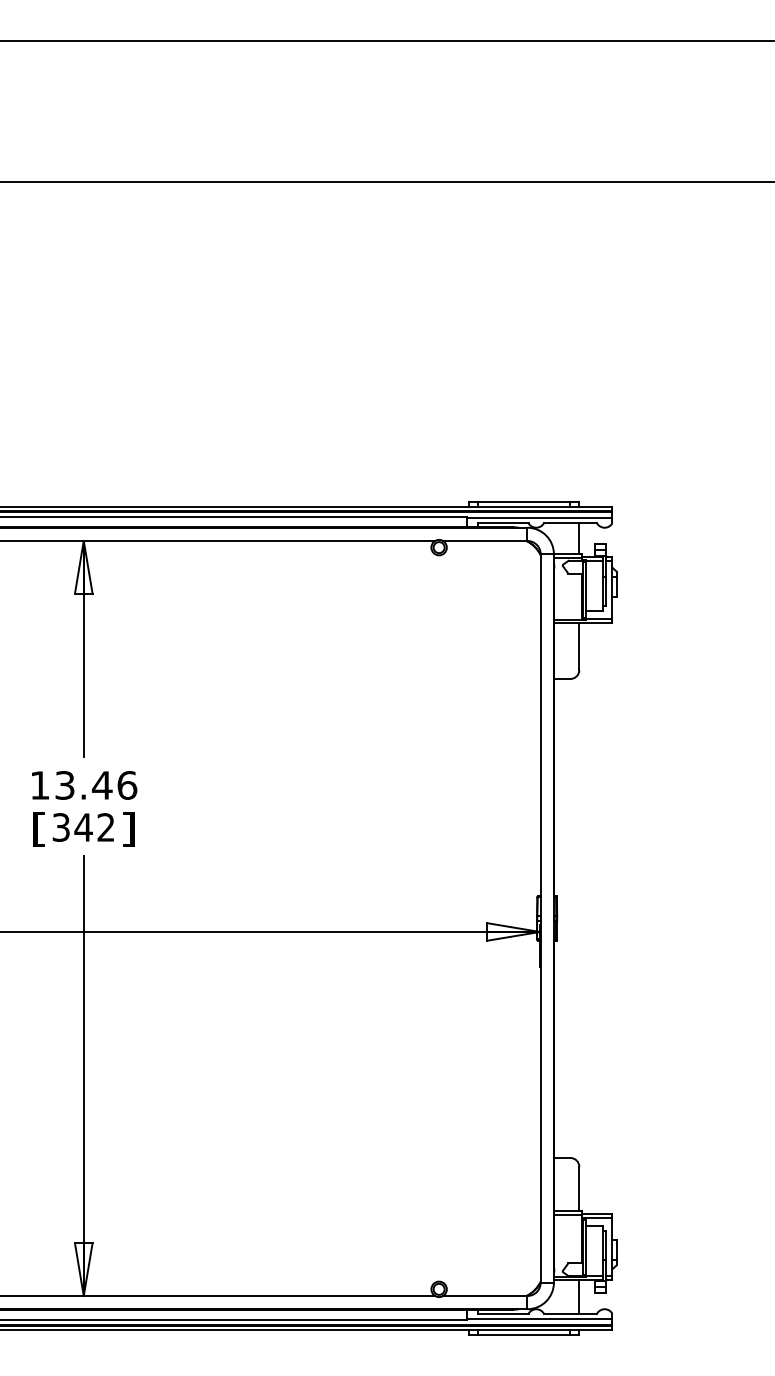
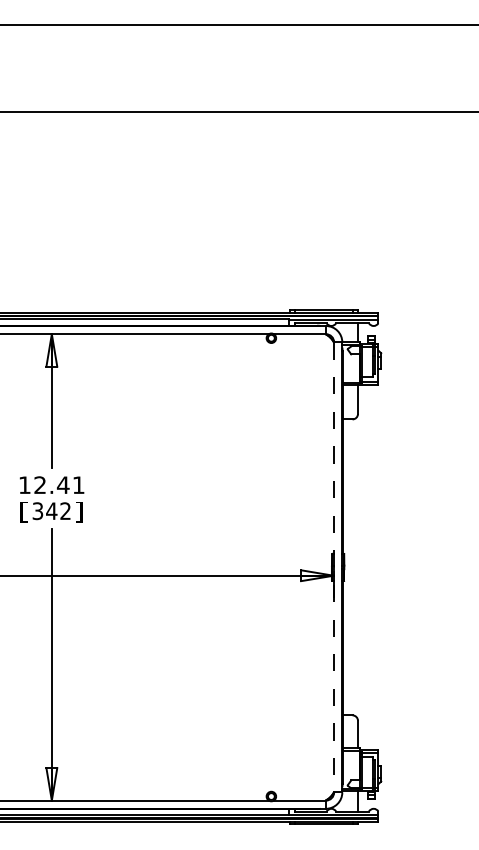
text: (96, 785) -> (59, 485), 13.46 -> 12.41
line: (541, 918) -> (334, 567), solid -> dashed

